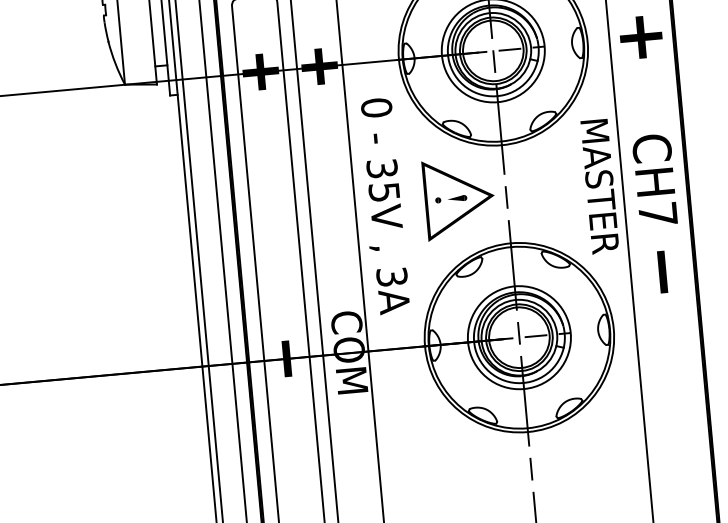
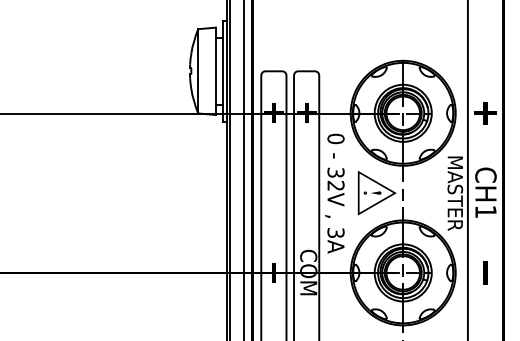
text: (383, 191) -> (335, 185), 35V -> 32V
text: (657, 213) -> (485, 211), CH7 -> CH1
line: (662, 271) -> (485, 272), moved

